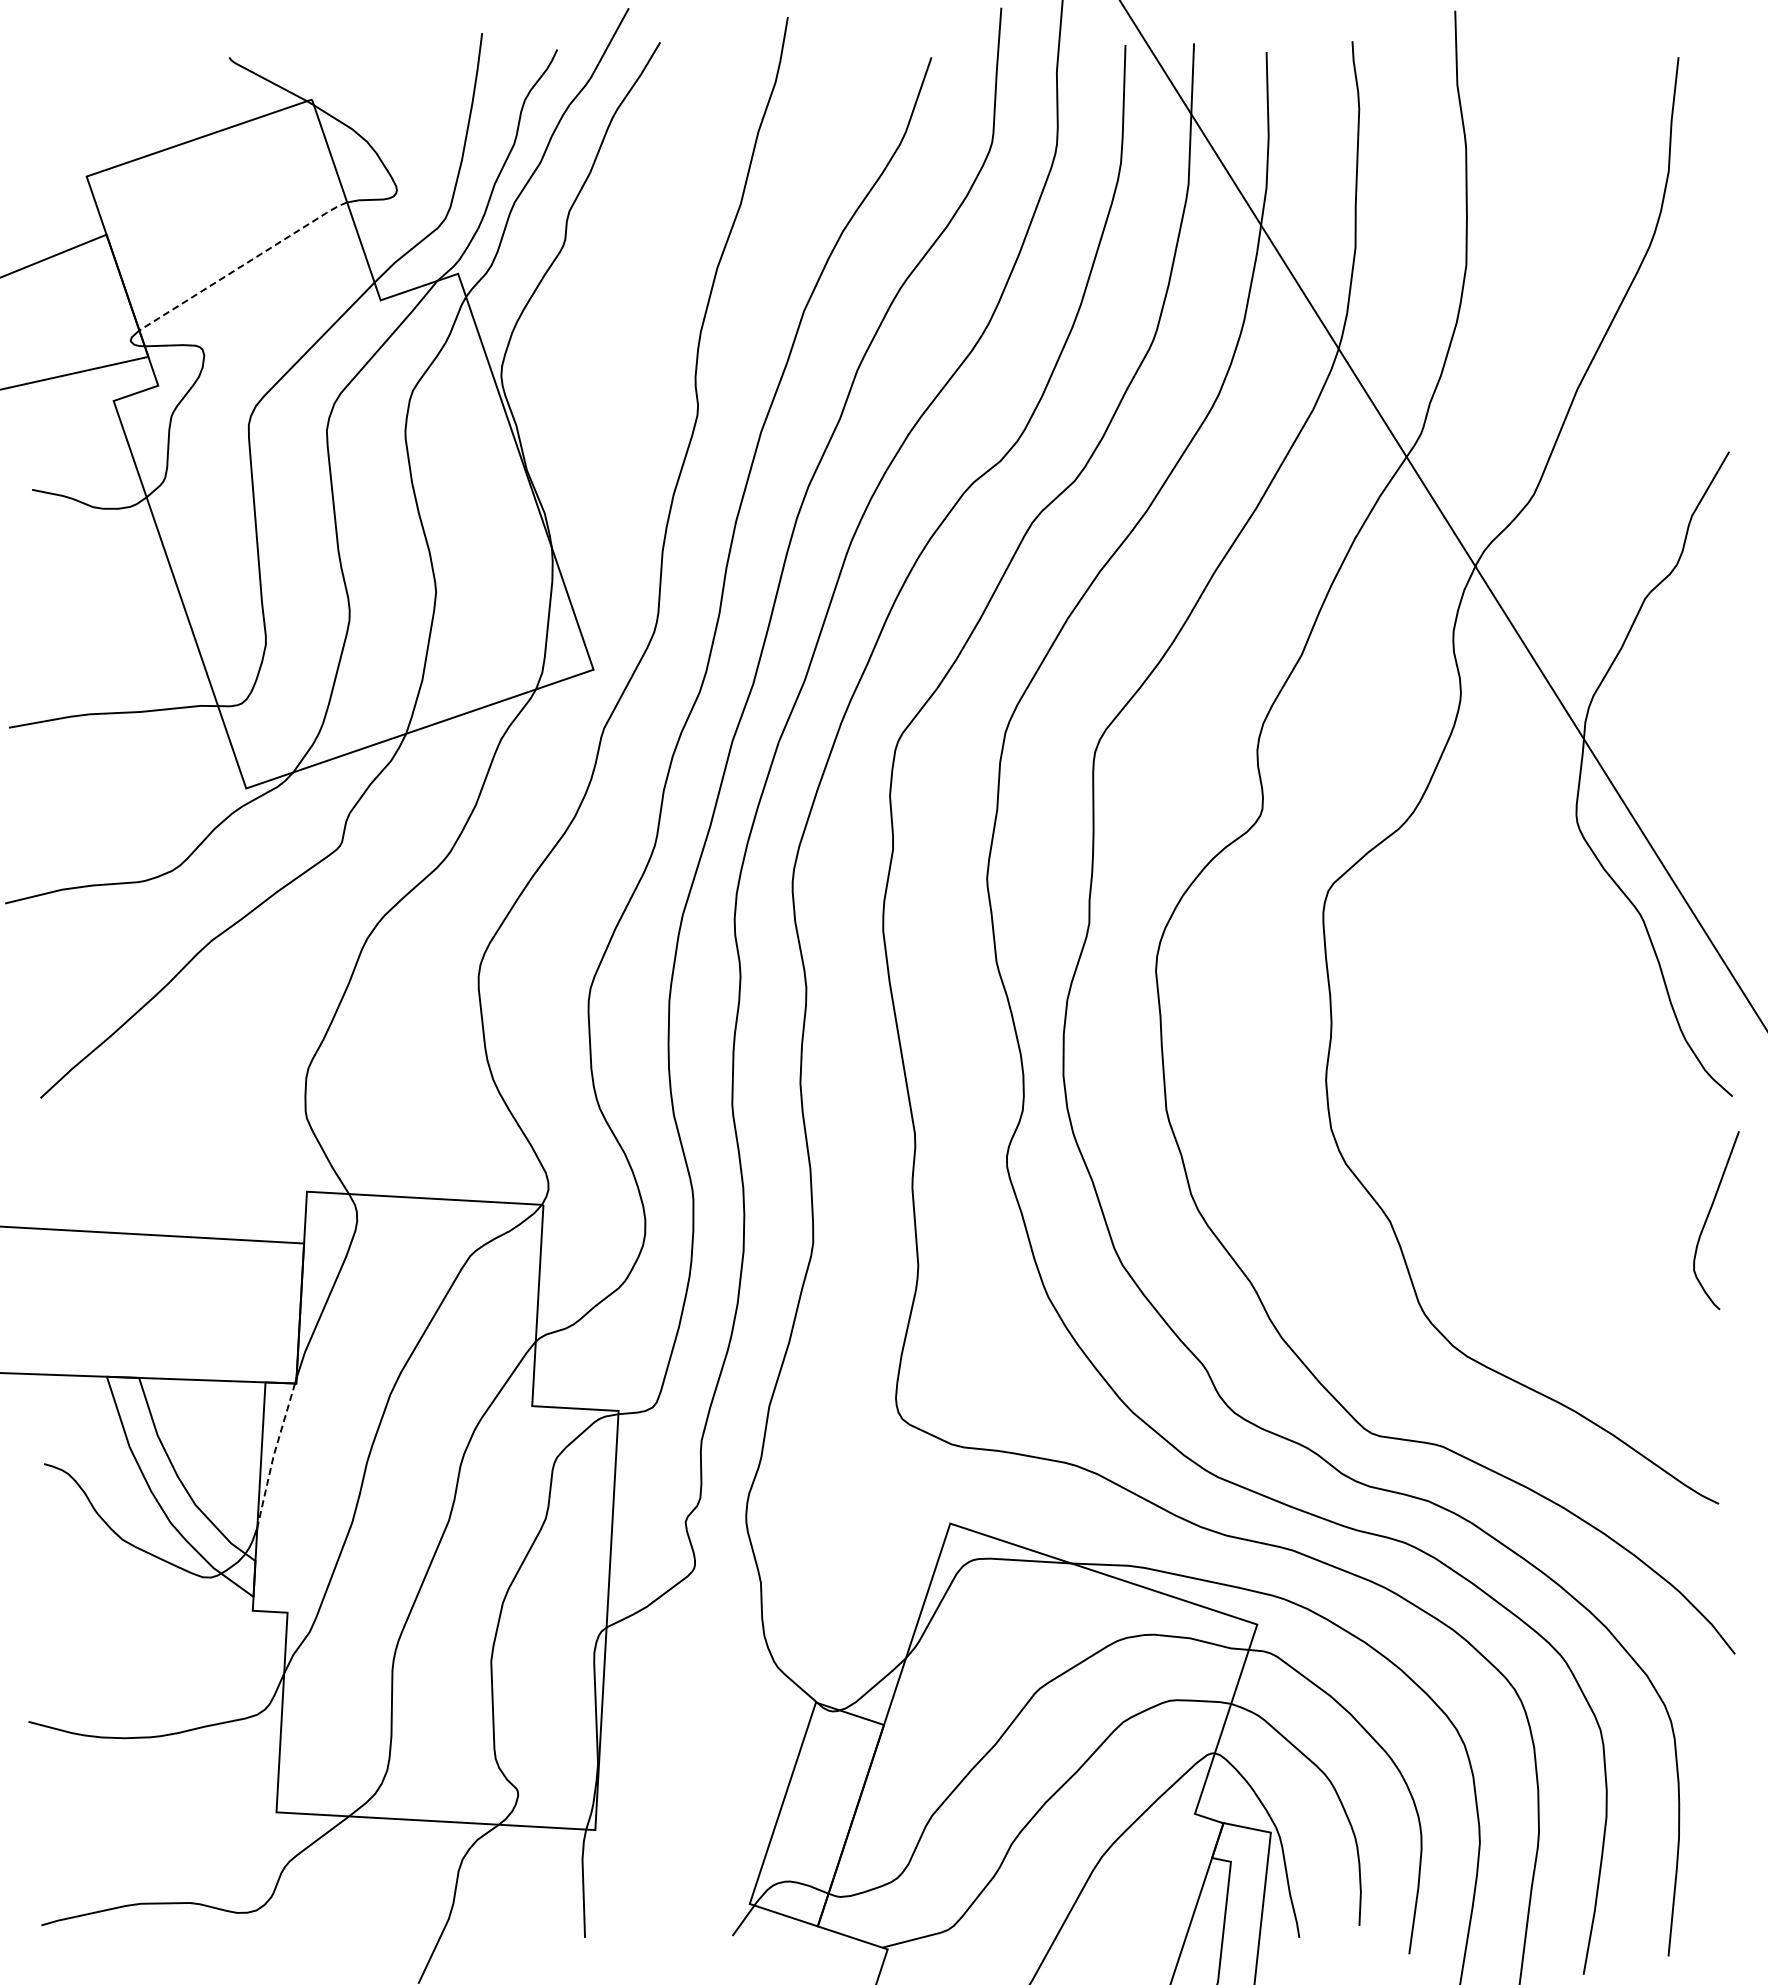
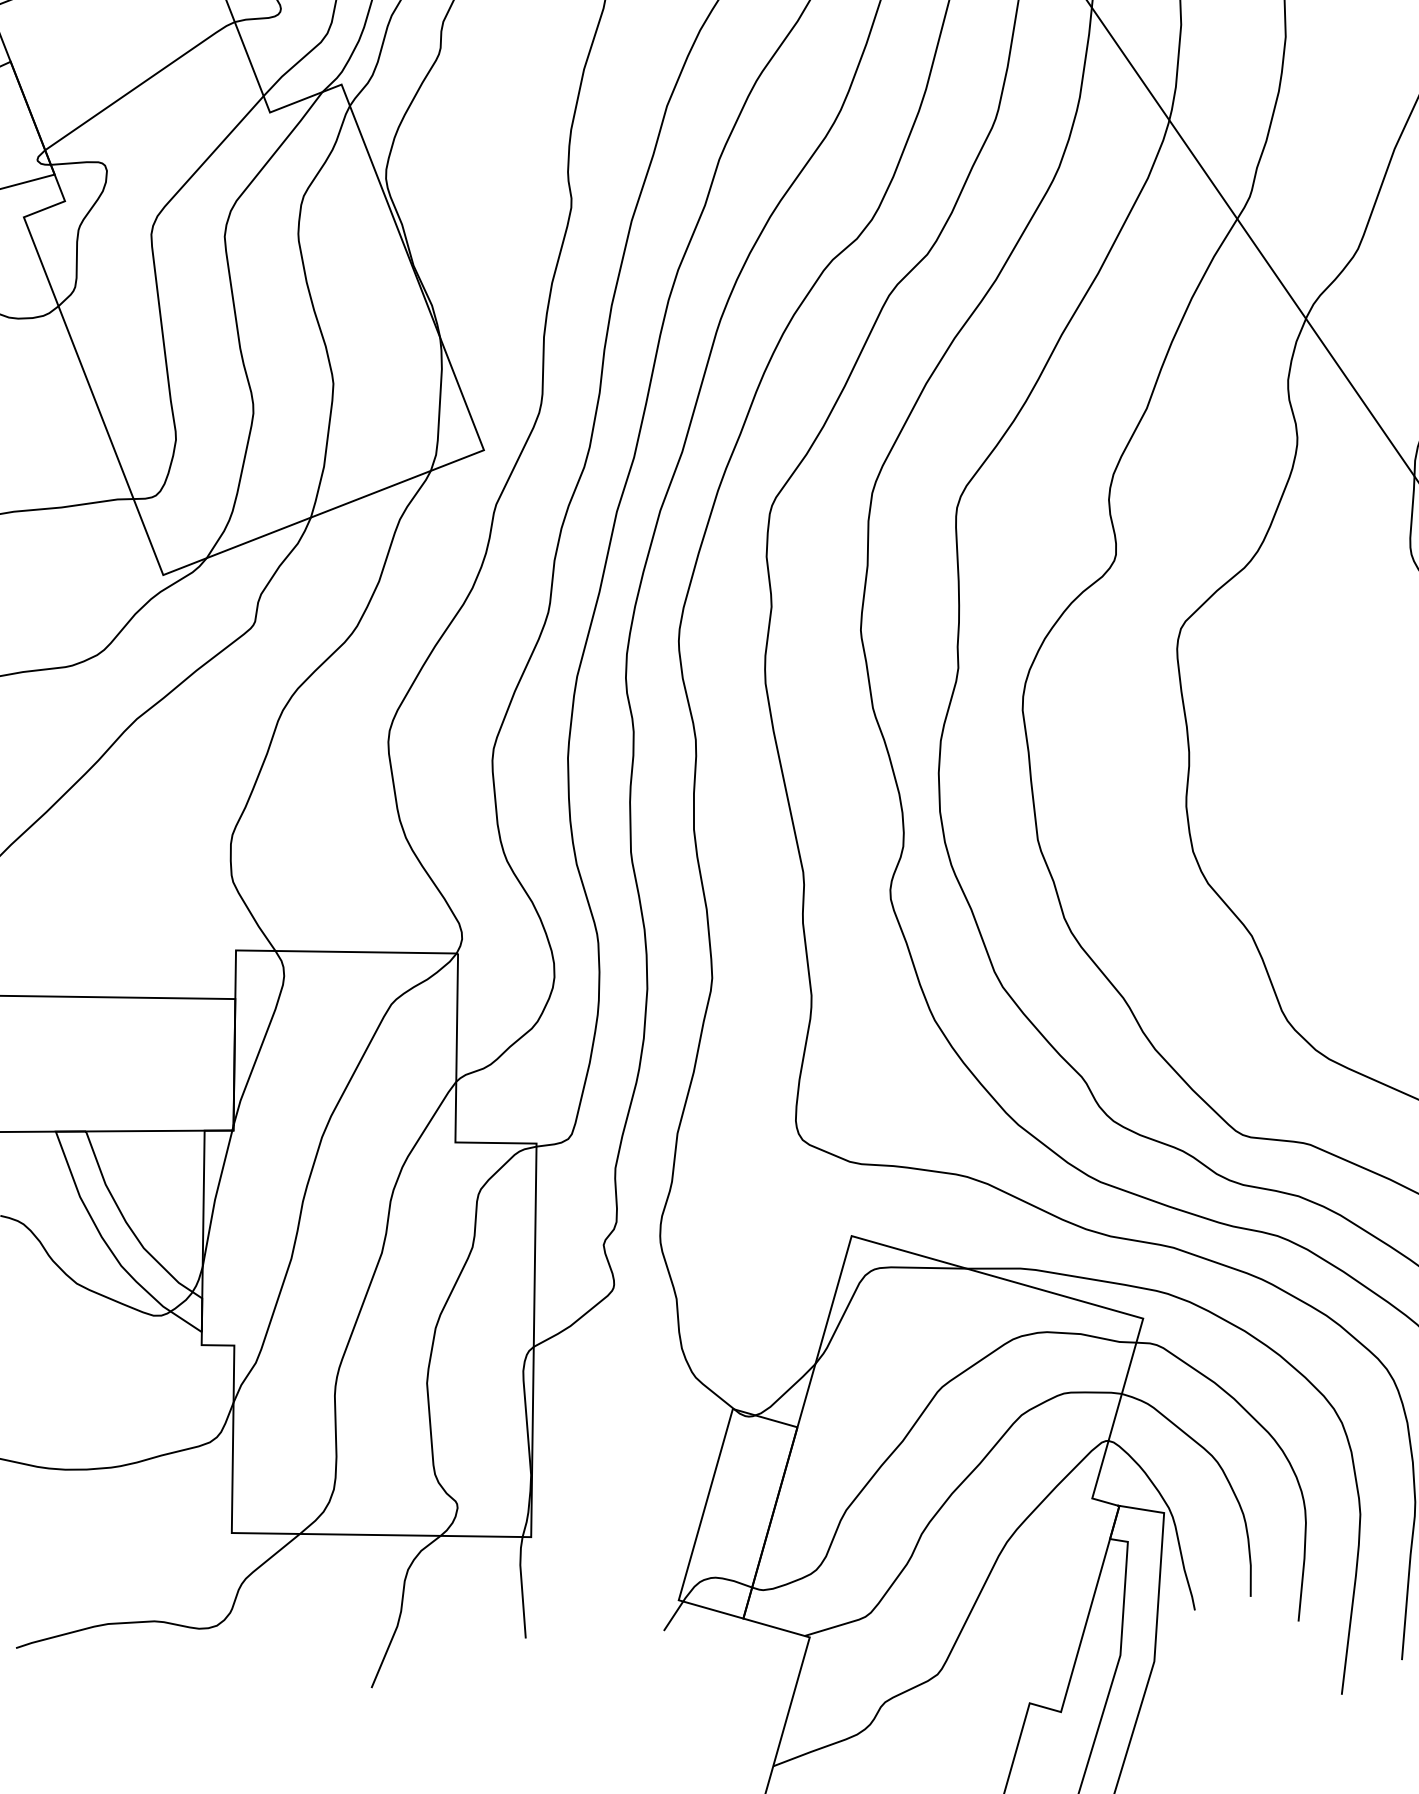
line: (244, 264) -> (141, 84), dashed -> solid
line: (273, 1455) -> (214, 1198), dashed -> solid

